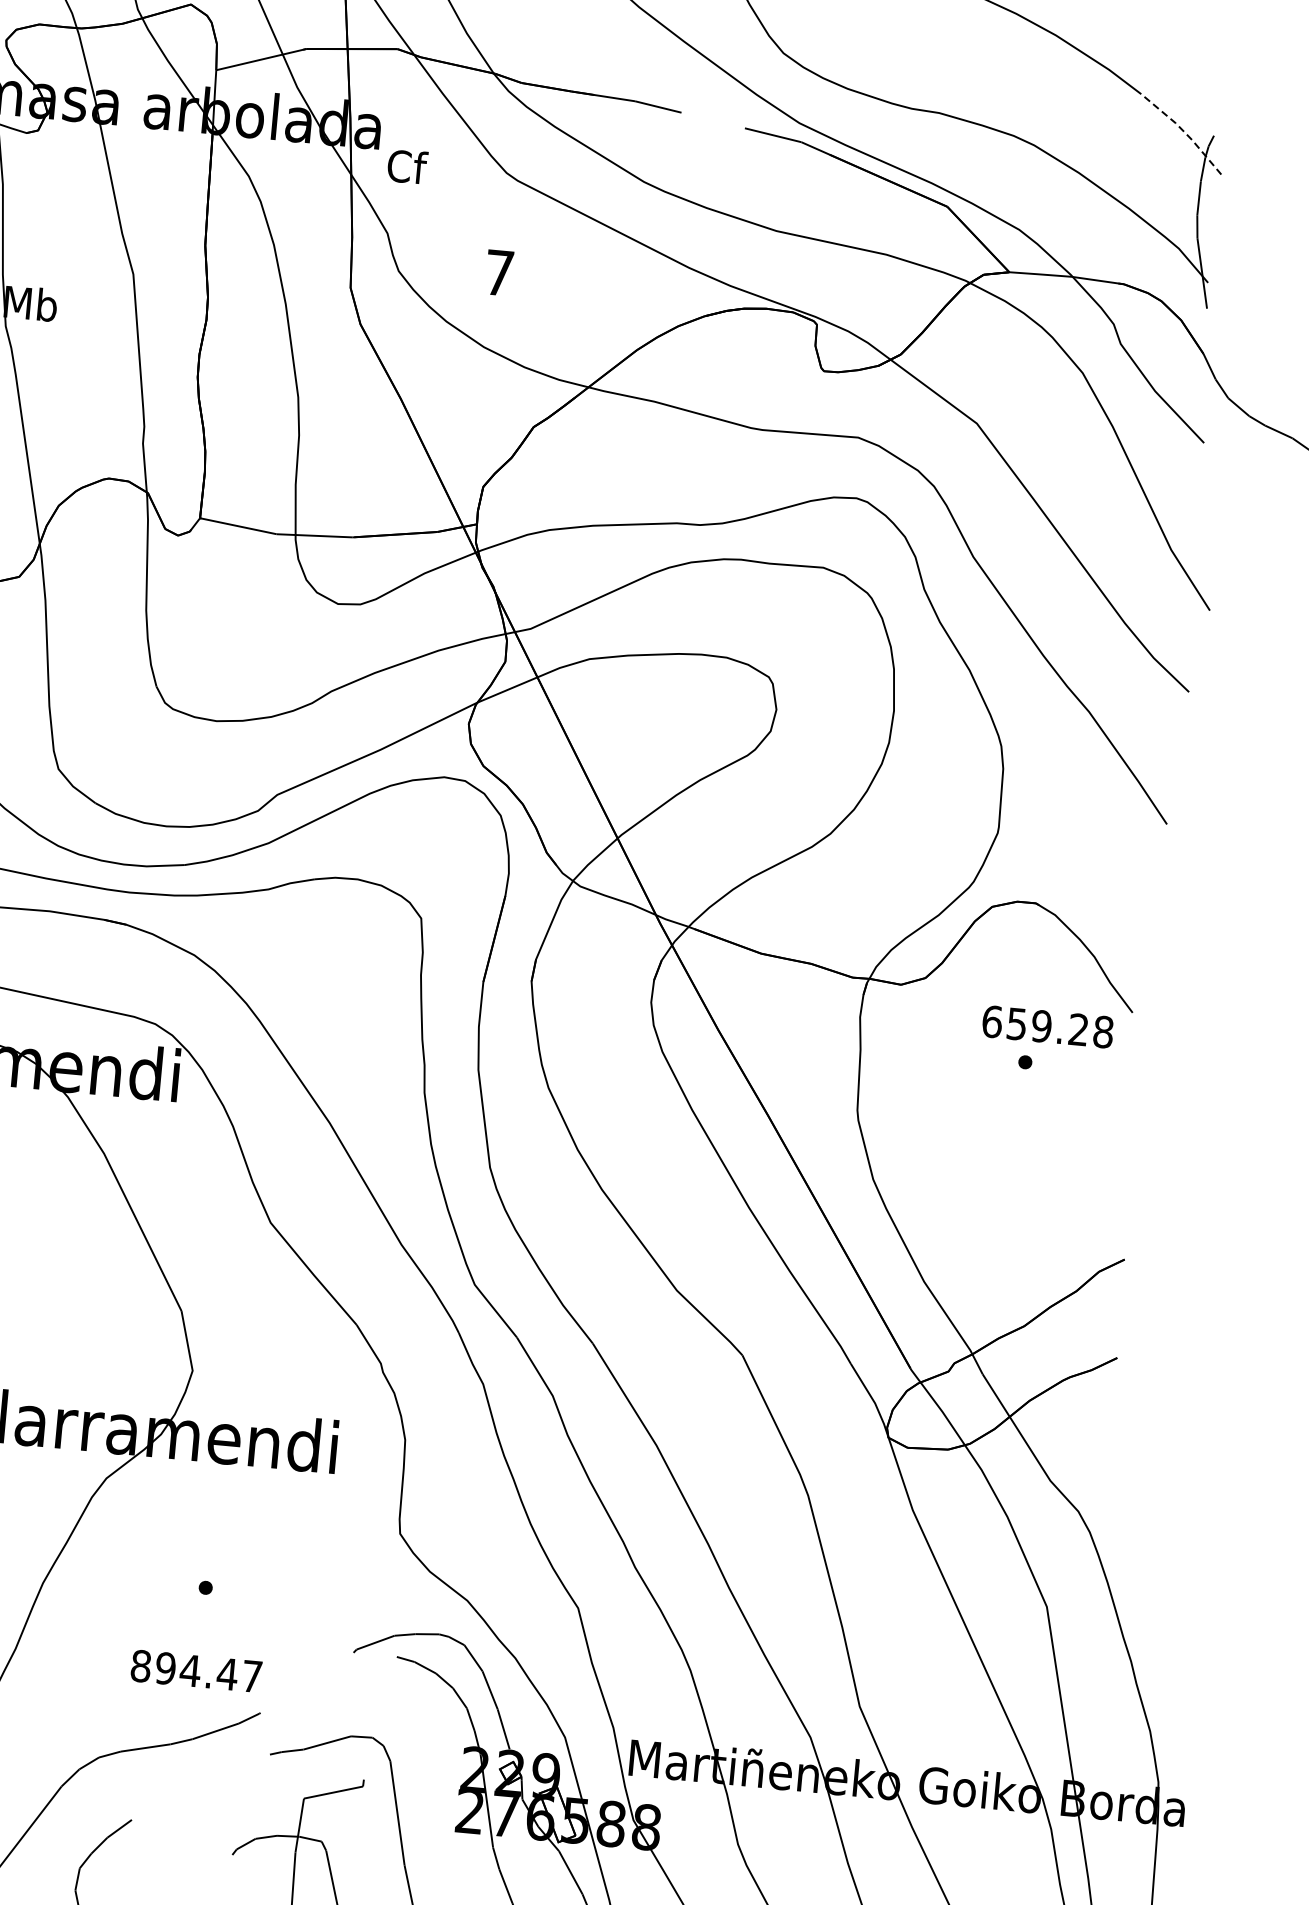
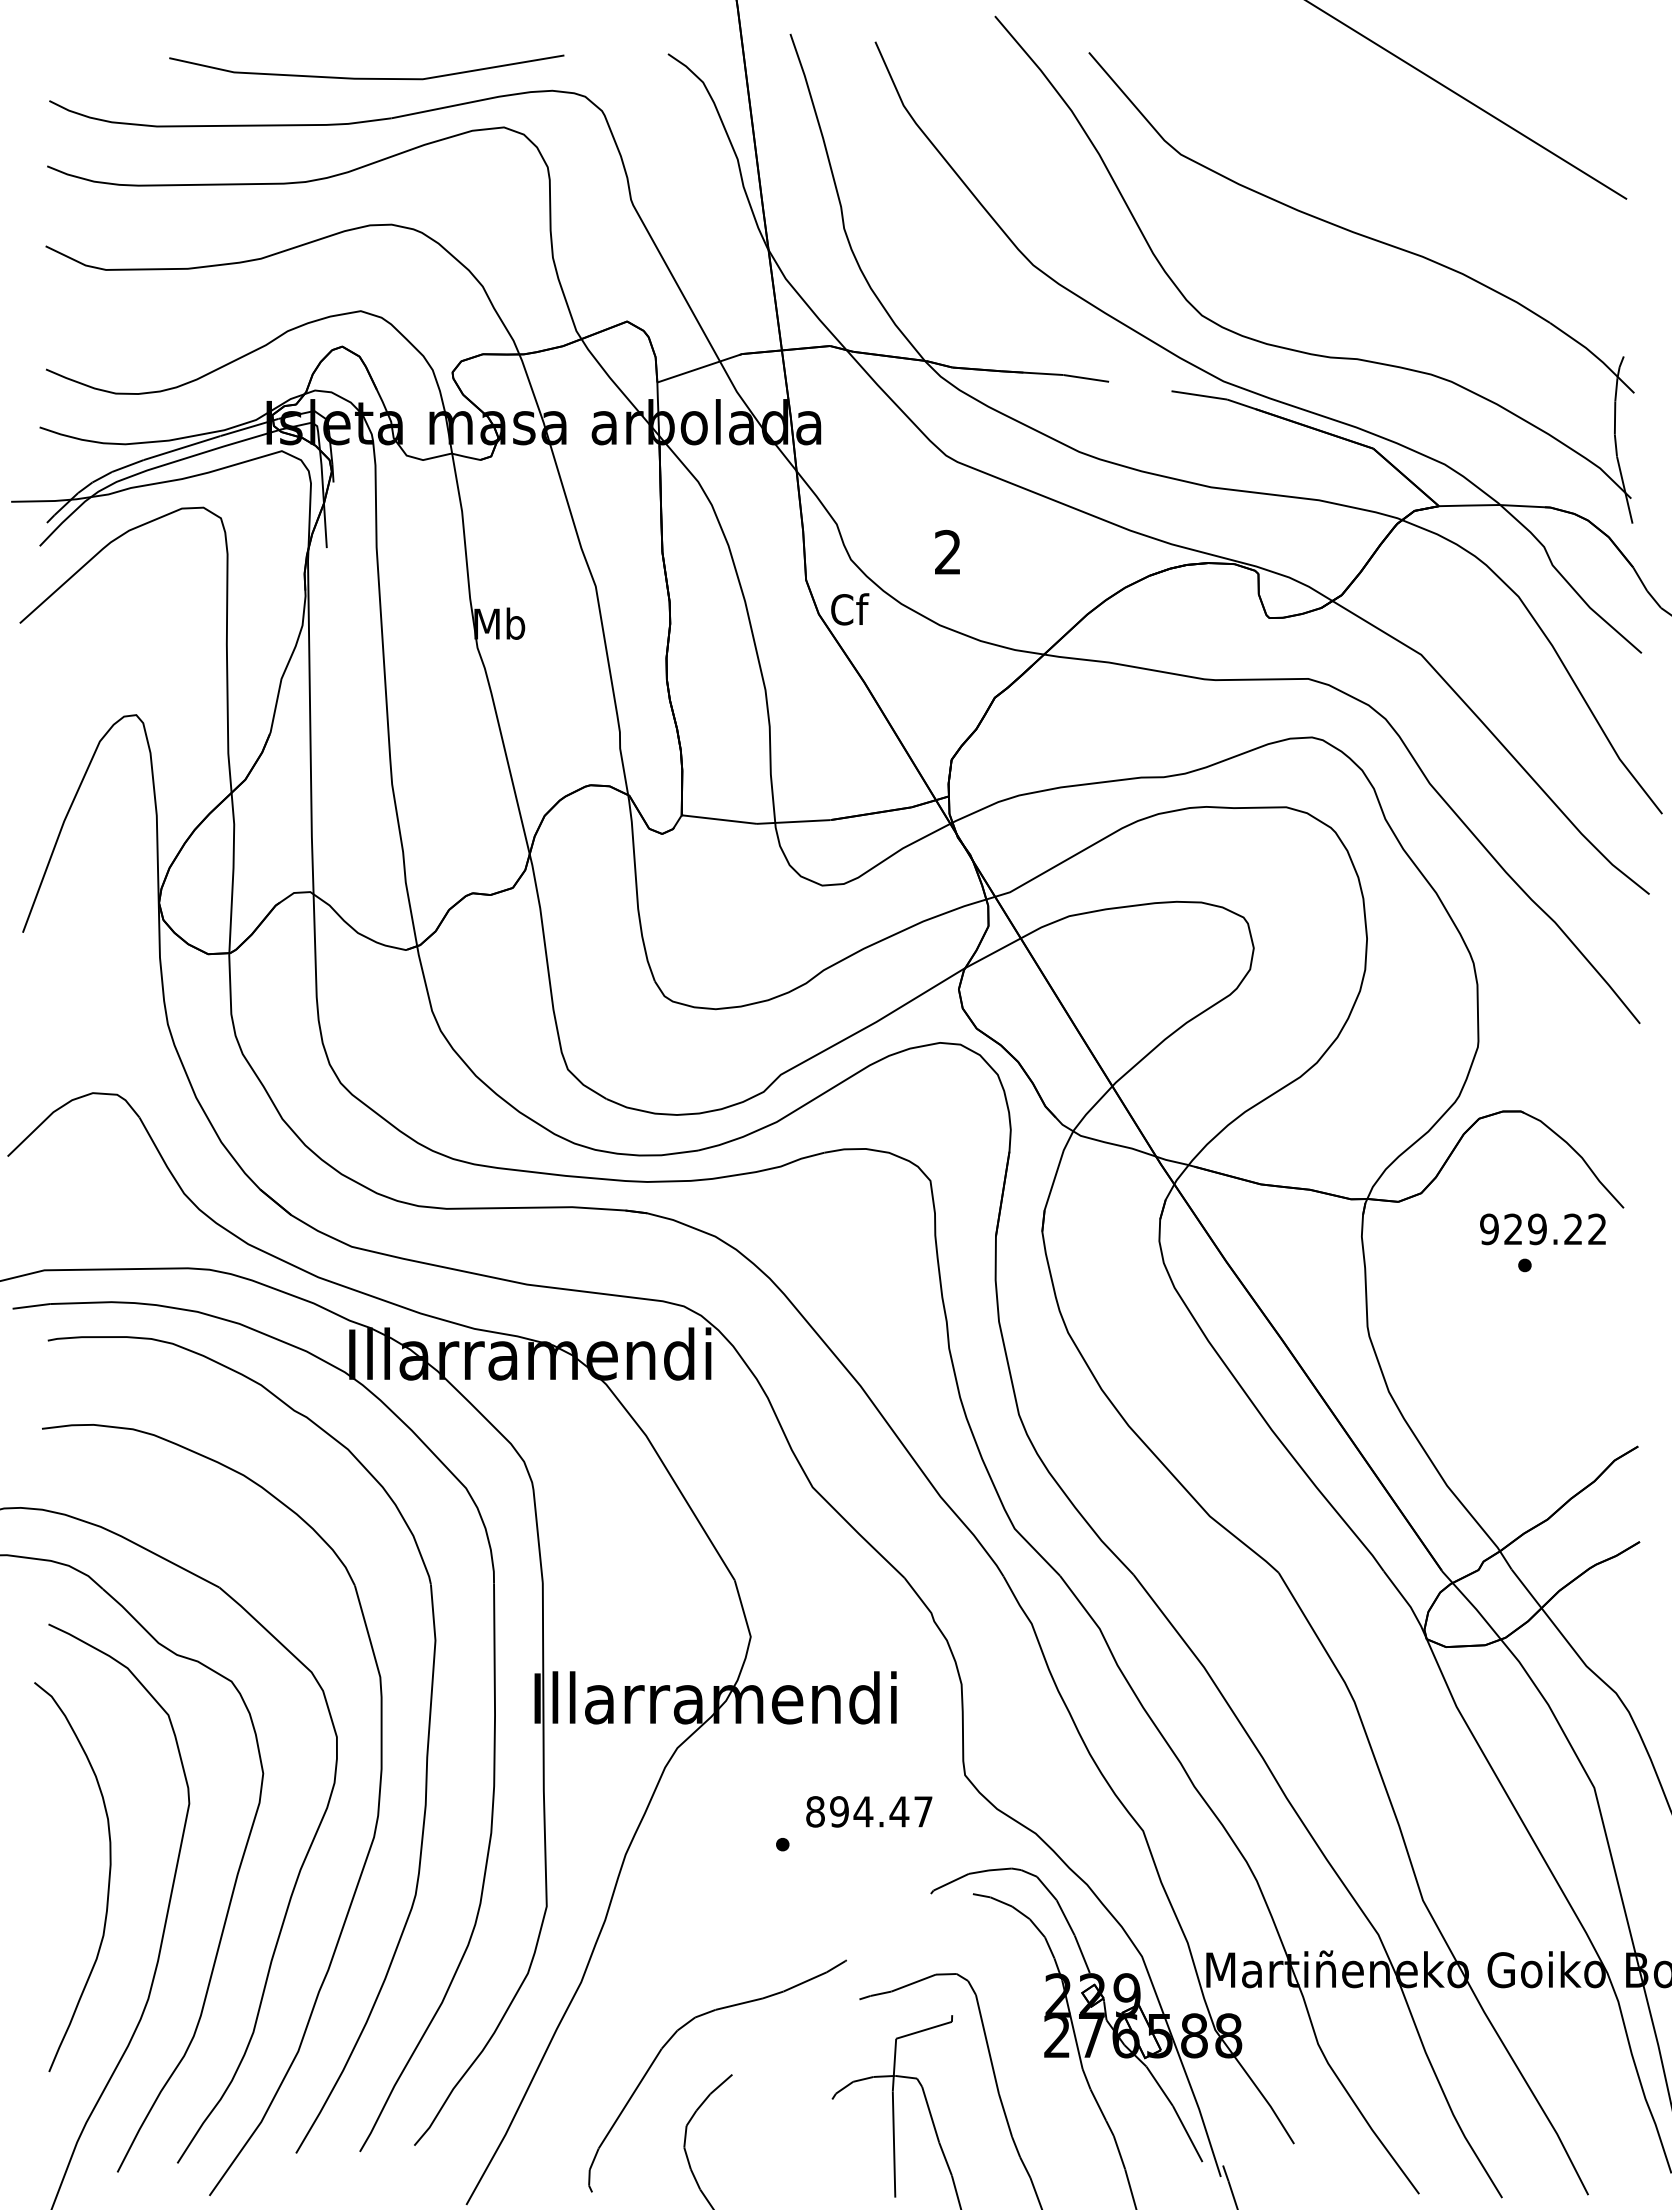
line: (1184, 130) -> (1594, 354), dashed -> solid
text: (407, 166) -> (850, 609), moved
text: (498, 271) -> (947, 551), 7 -> 2
text: (1047, 1027) -> (1543, 1229), 659.28 -> 929.22
text: (196, 1671) -> (869, 1811), moved

